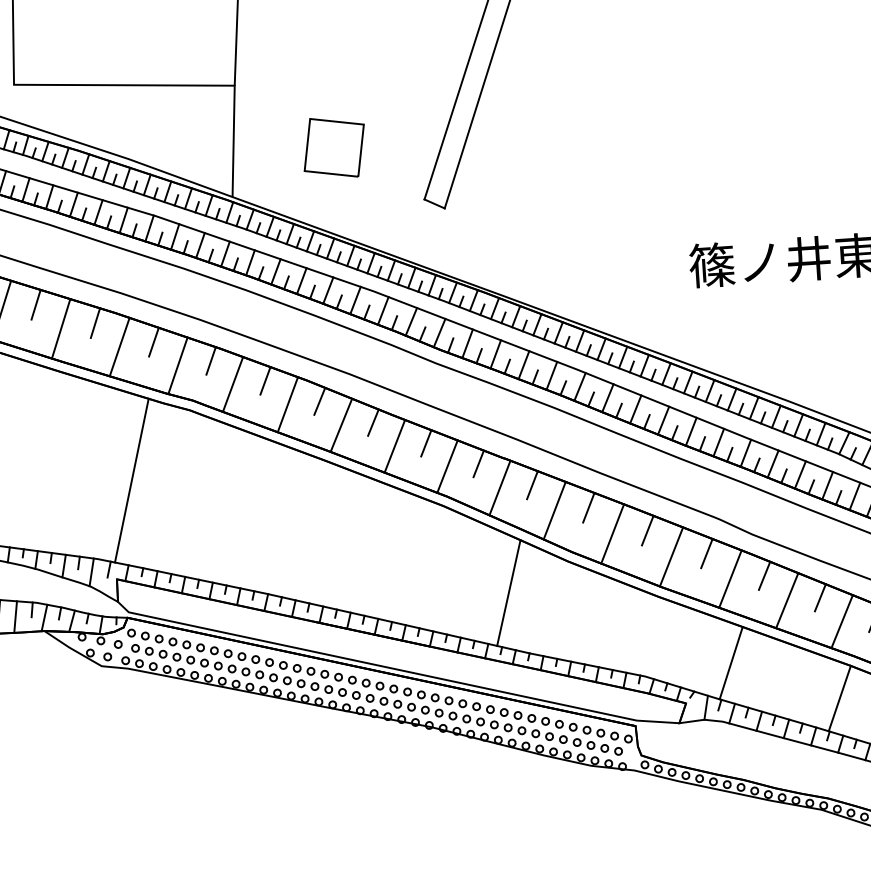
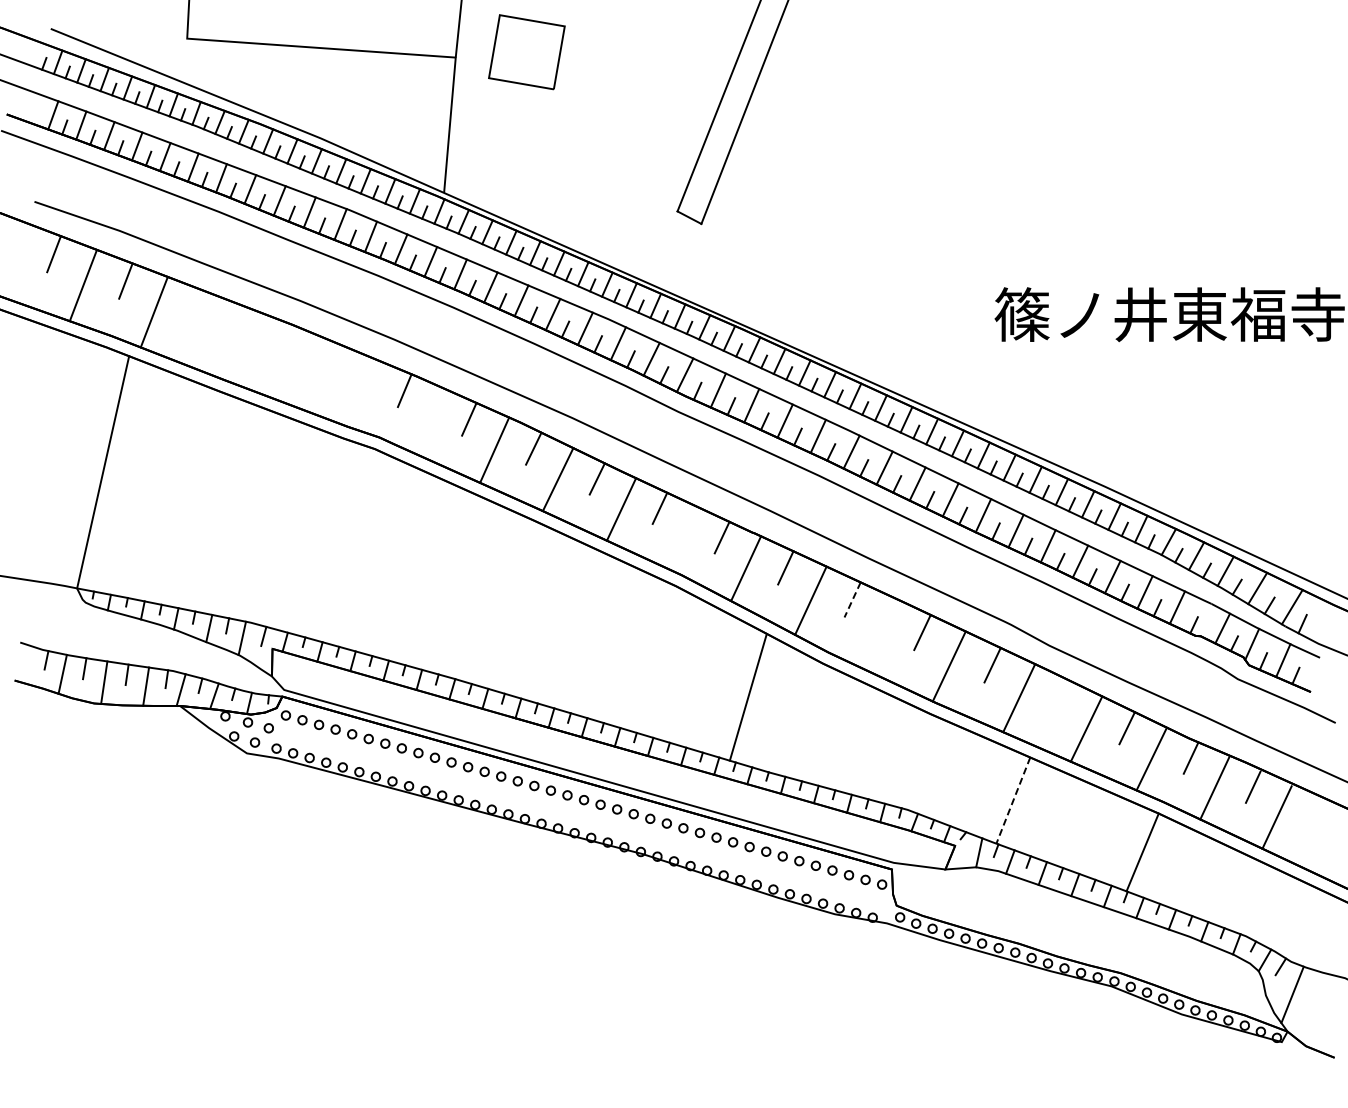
part: (333, 148) -> (526, 52), moved
line: (36, 304) -> (196, 307), removed
line: (95, 323) -> (266, 335), removed
line: (60, 328) -> (224, 339), removed
line: (153, 342) -> (336, 363), removed
line: (119, 347) -> (294, 366), removed
line: (178, 365) -> (364, 393), removed
line: (232, 383) -> (429, 420), removed
line: (447, 466) -> (683, 538), removed
line: (131, 480) -> (298, 529), removed
line: (588, 508) -> (852, 600), solid -> dashed
line: (612, 533) -> (879, 633), removed
line: (764, 575) -> (1061, 696), removed
line: (731, 663) -> (1013, 801), solid -> dashed
part: (377, 699) -> (579, 816), removed

